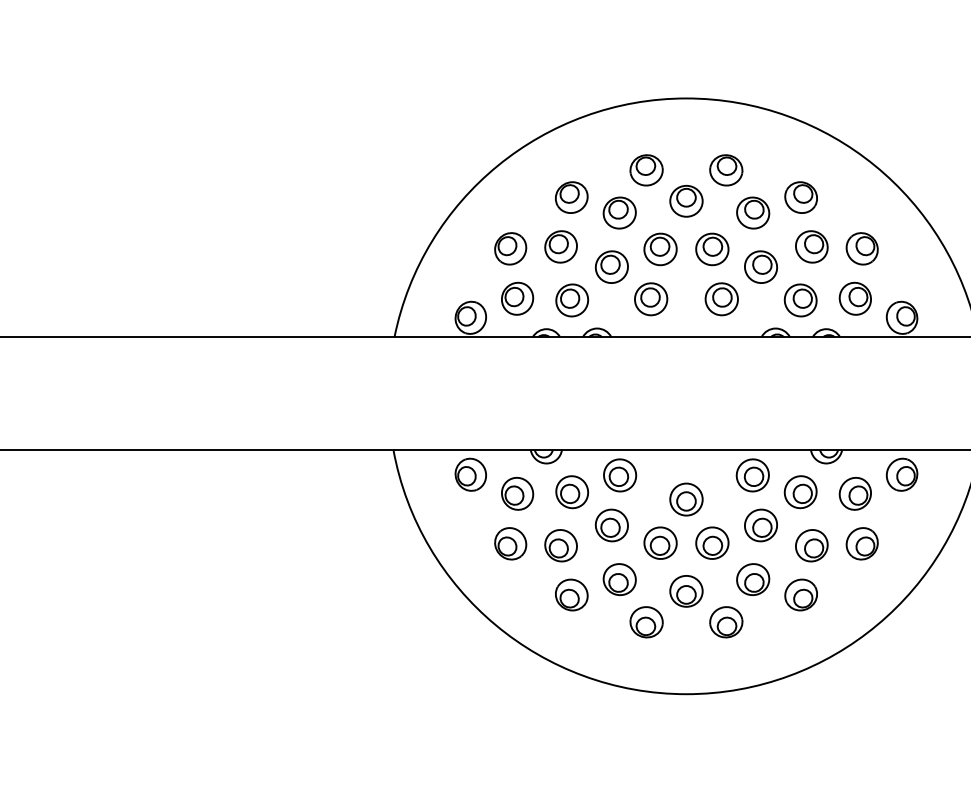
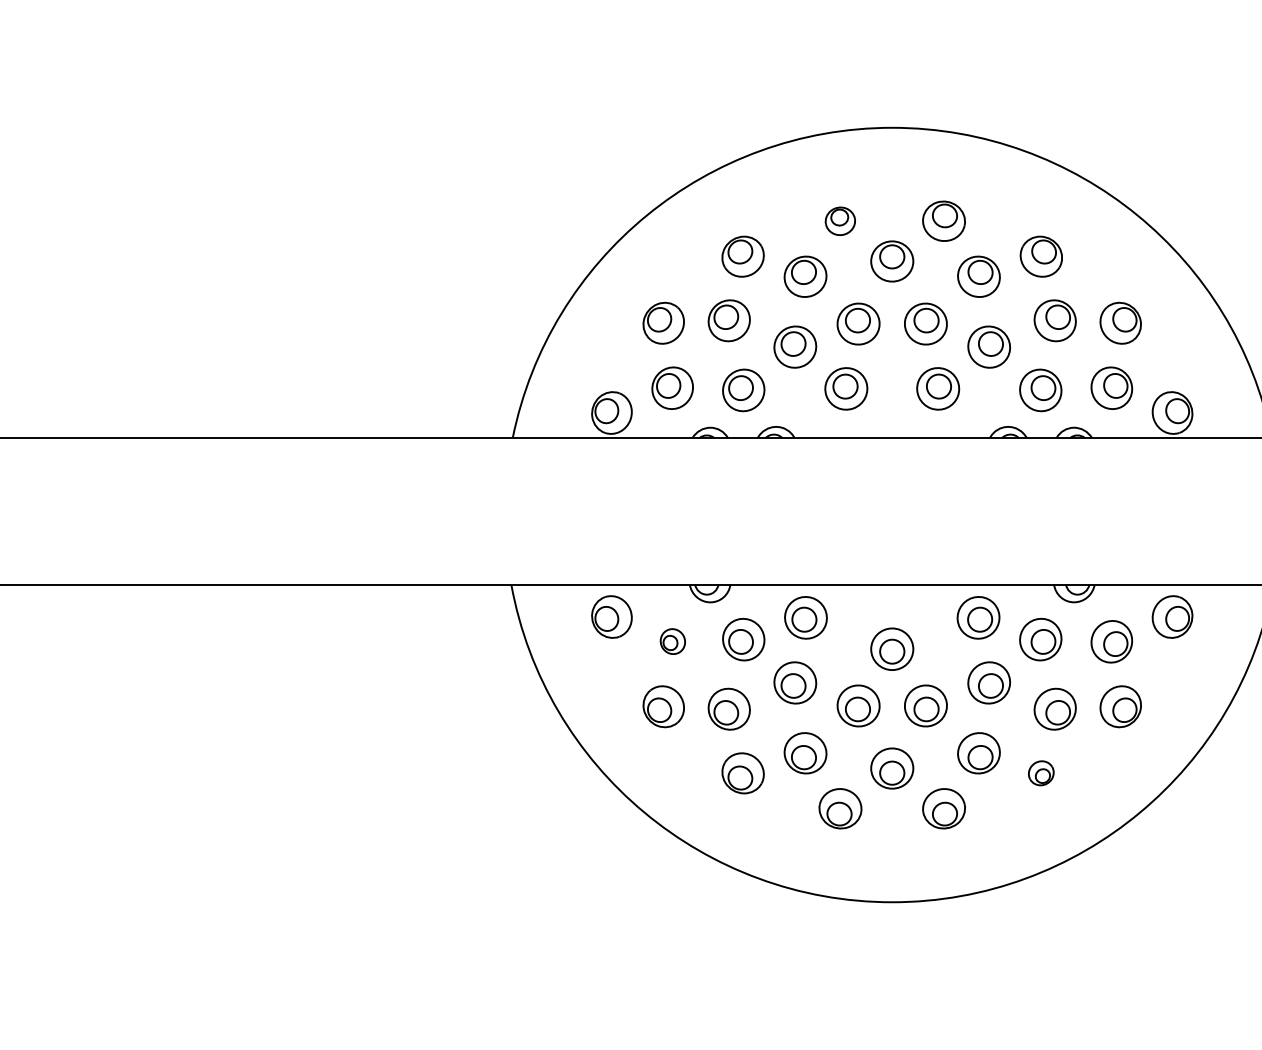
part: (646, 170) -> (840, 221), size x0.7
part: (517, 493) -> (672, 641), size x0.6
part: (800, 594) -> (1040, 772), size x0.6

